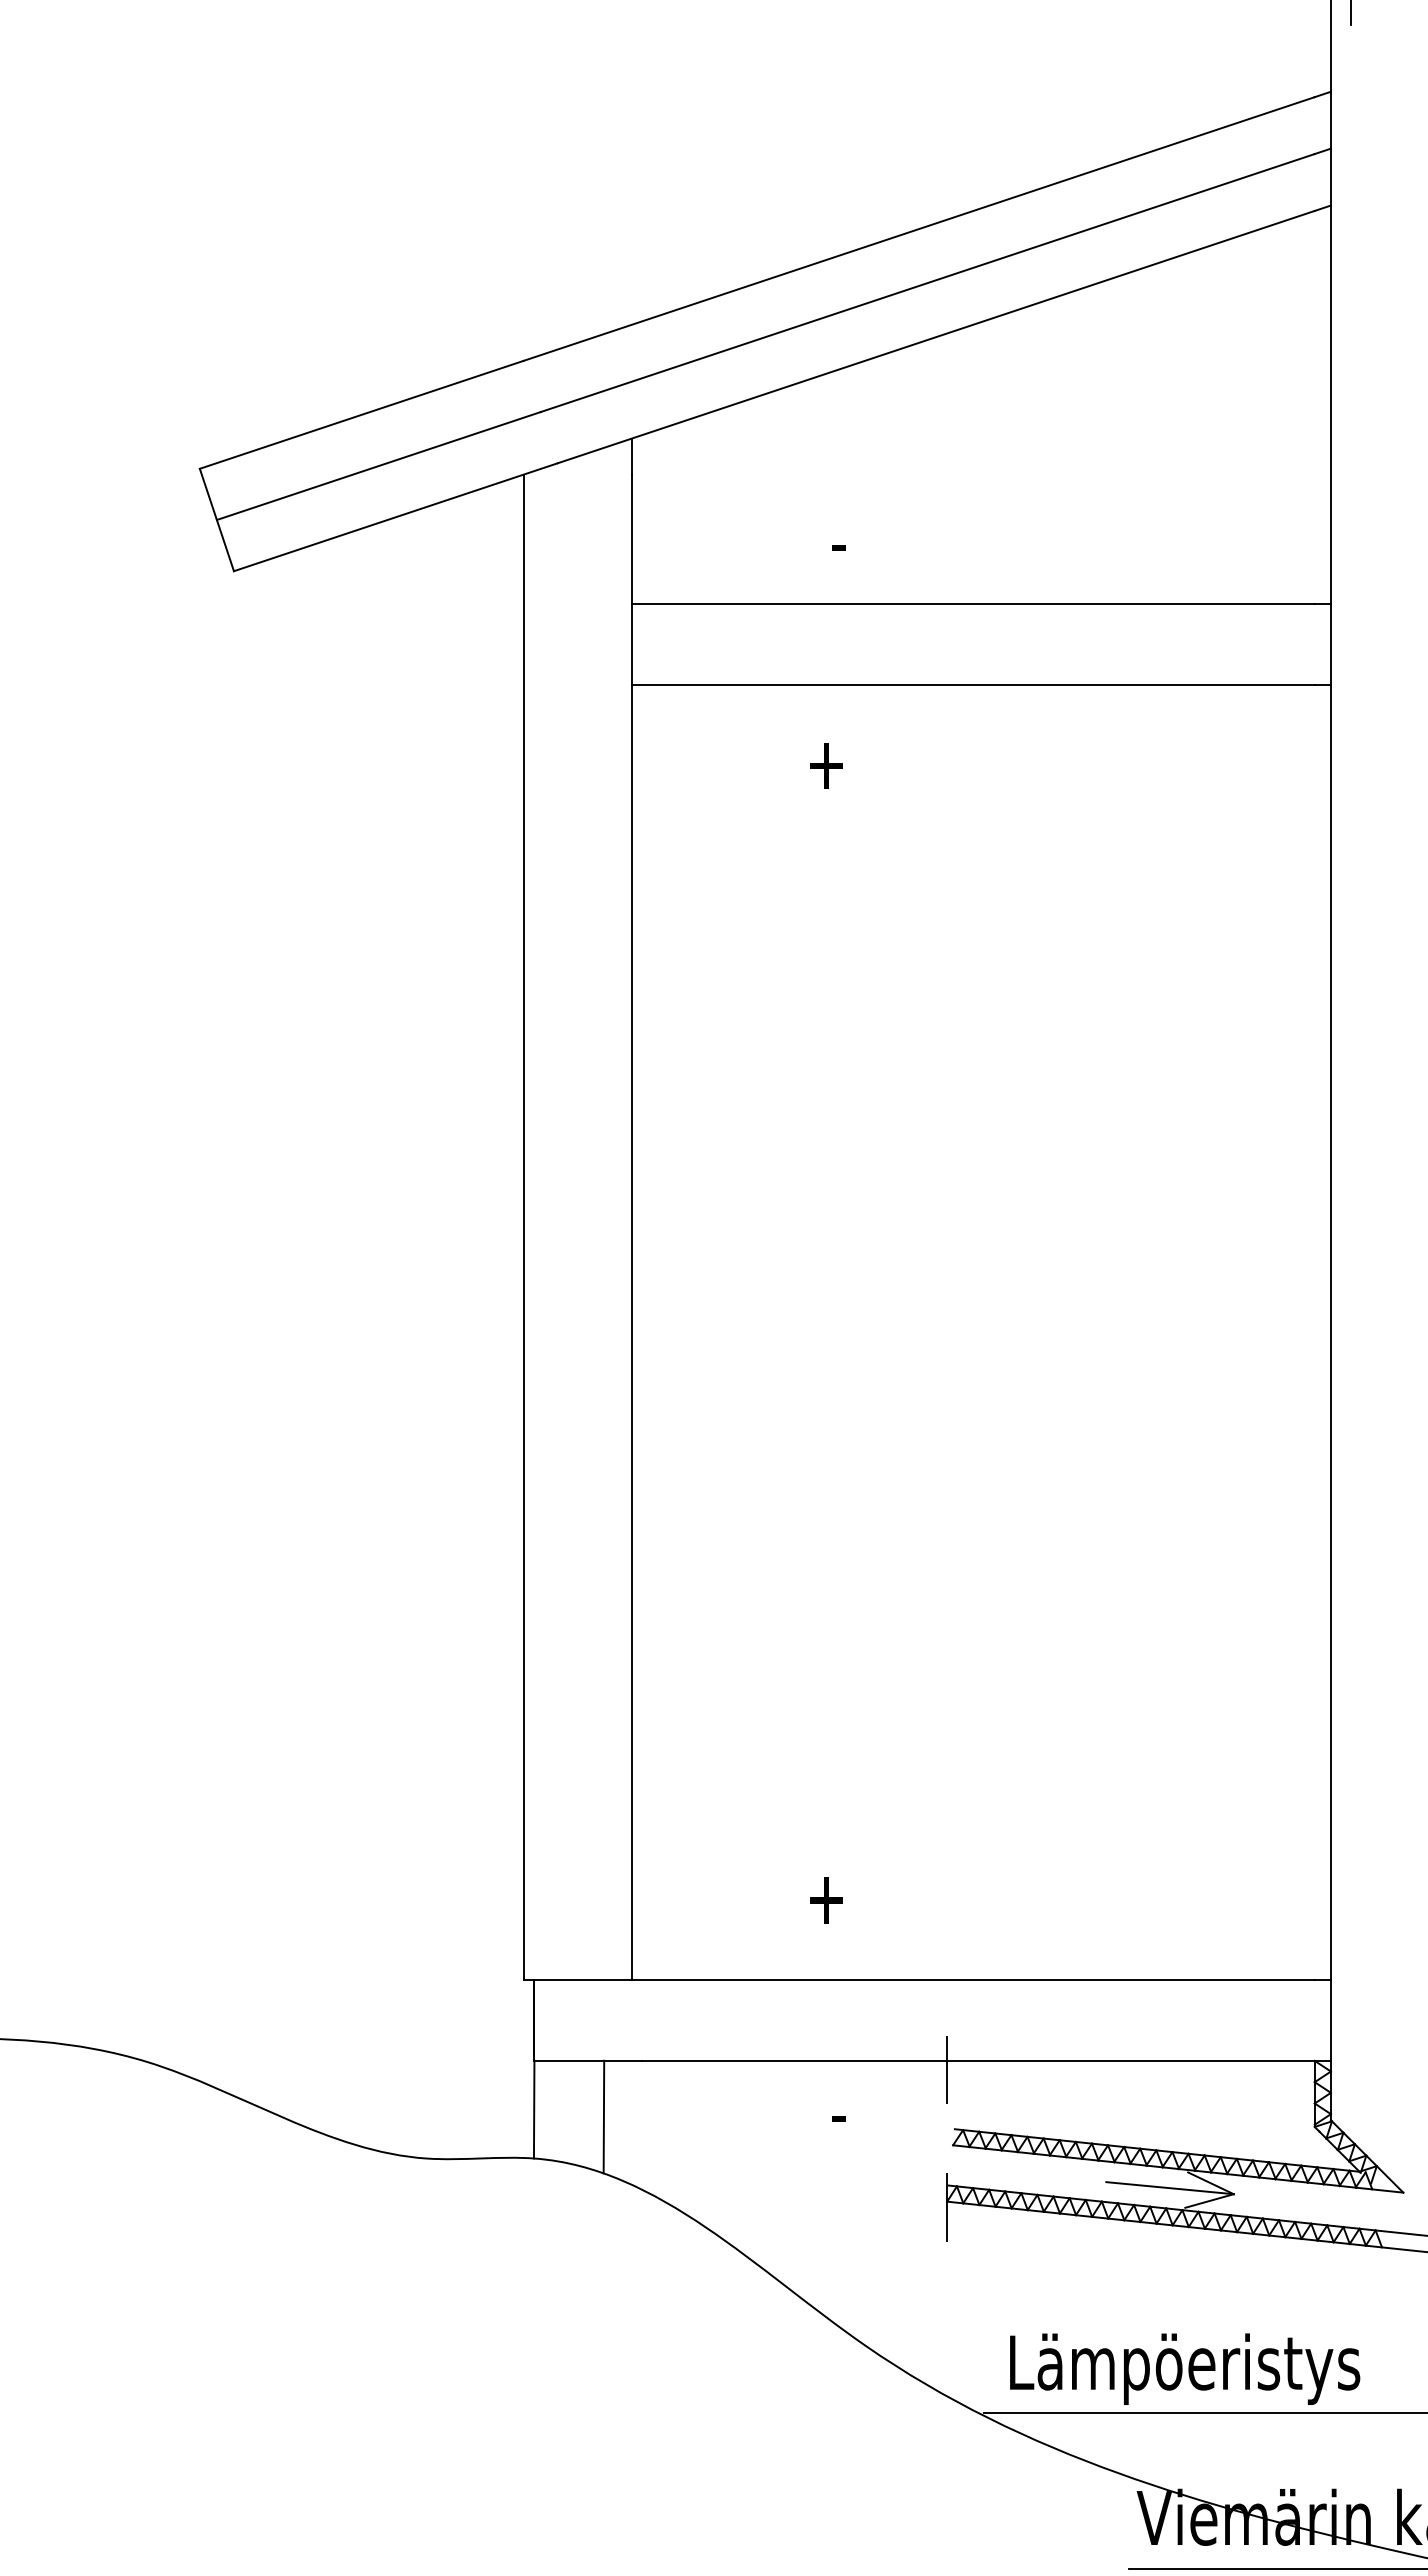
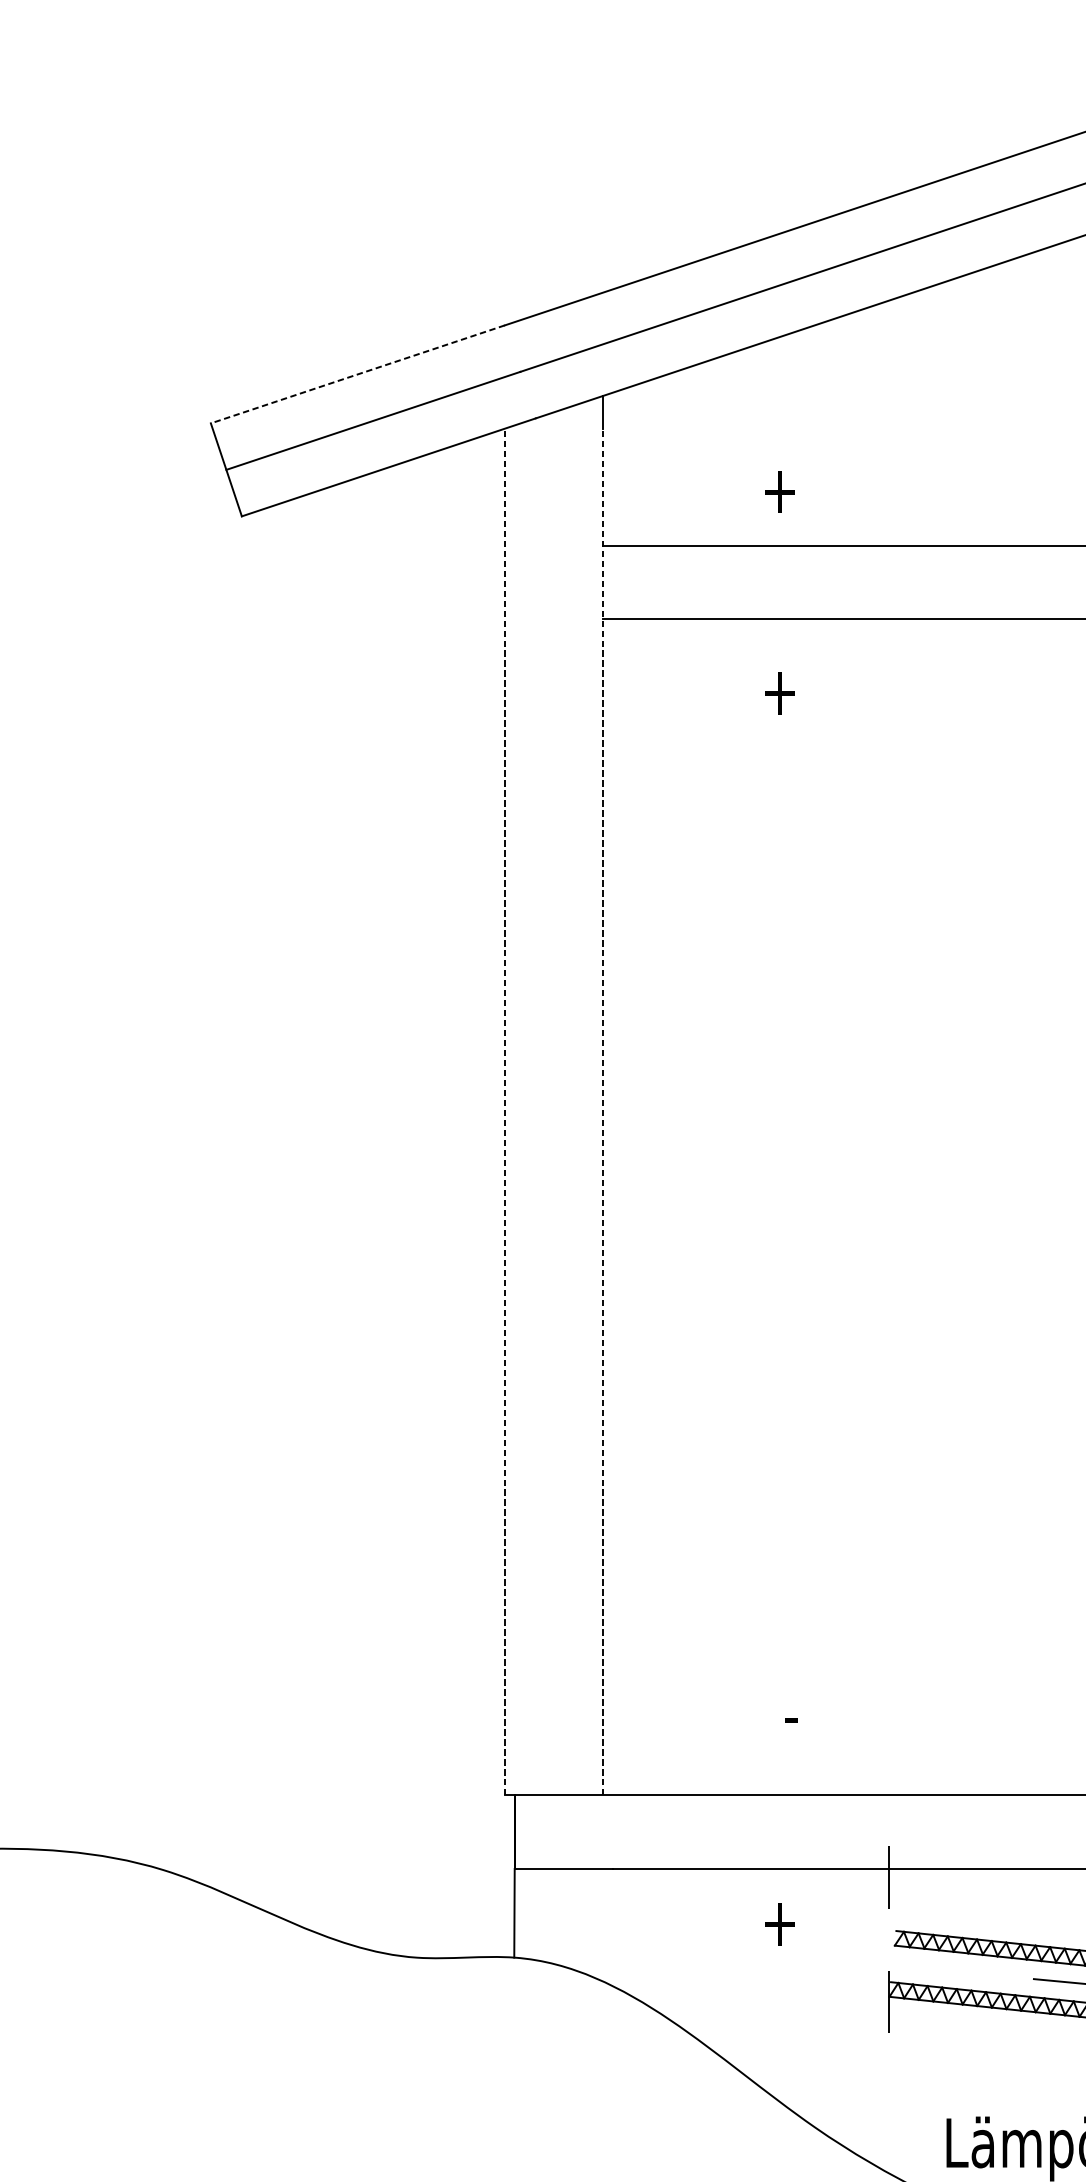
line: (361, 414) -> (357, 374), solid -> dashed
text: (827, 544) -> (780, 492), - -> +
line: (523, 1227) -> (504, 1112), solid -> dashed
line: (631, 1227) -> (602, 1112), solid -> dashed
text: (827, 1900) -> (780, 1723), + -> -
line: (603, 2116) -> (577, 1919), removed
text: (827, 2121) -> (780, 1924), - -> +

